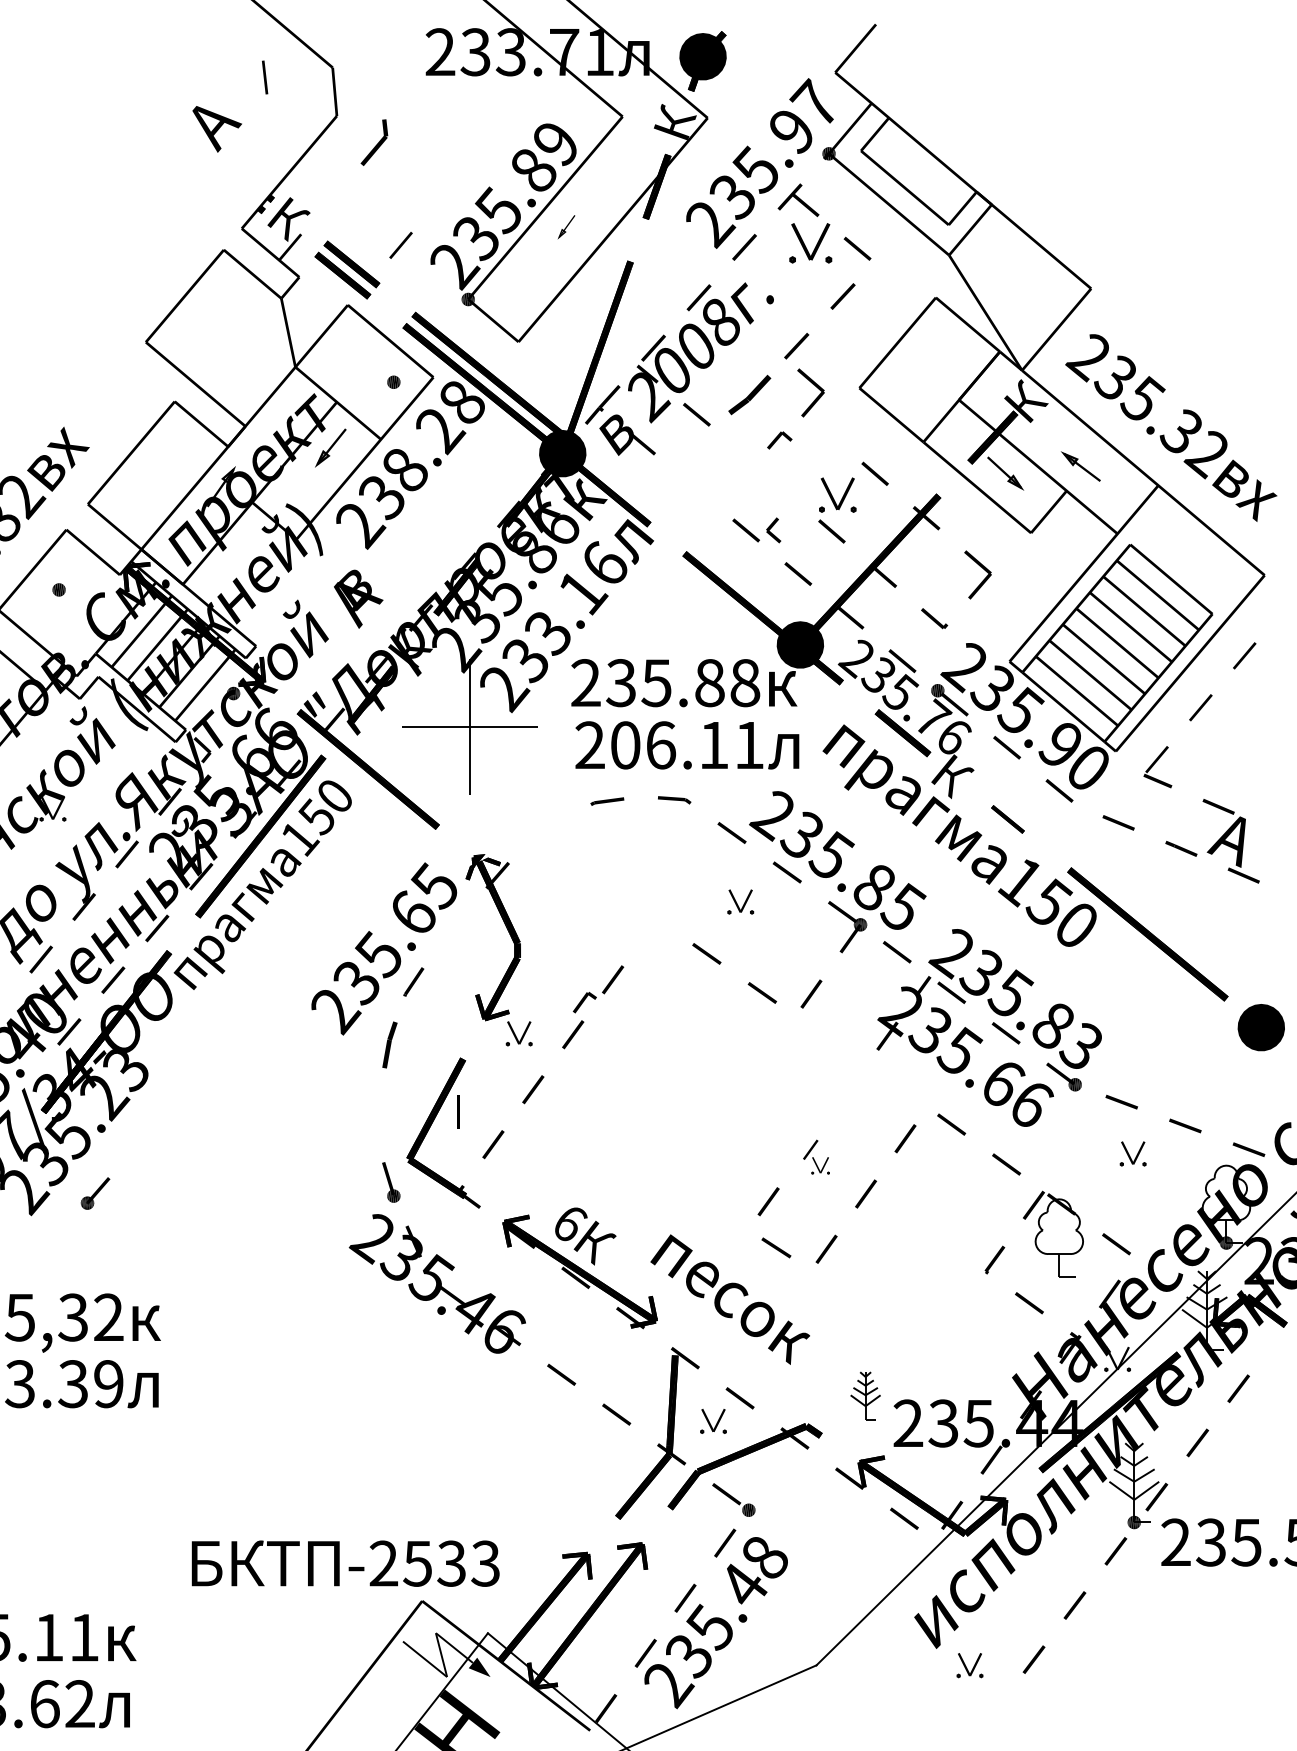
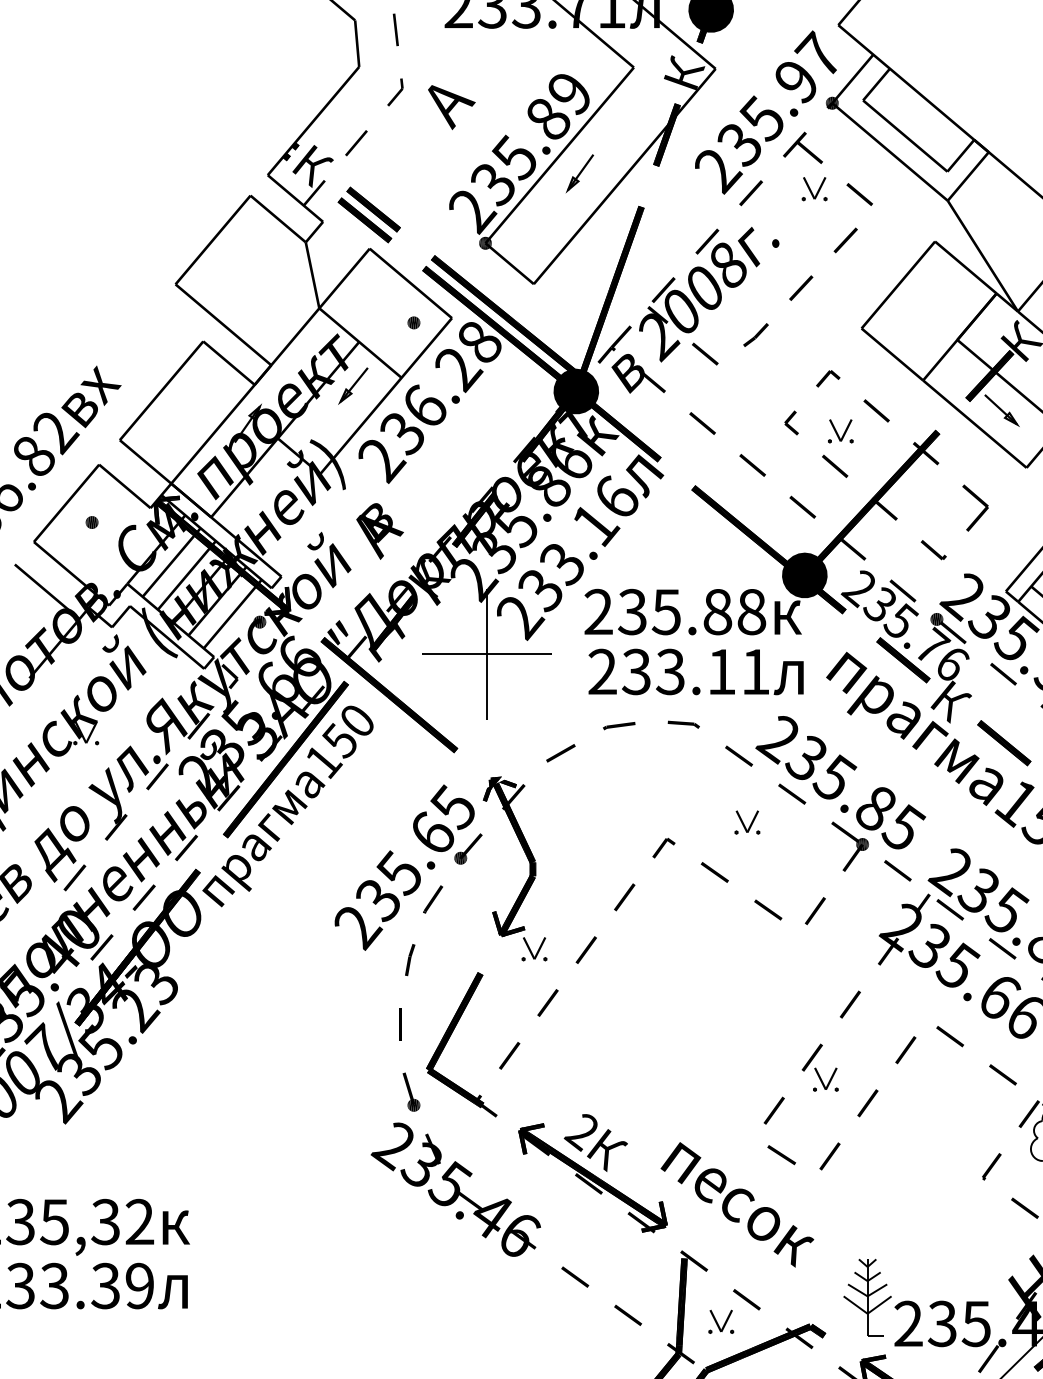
line: (265, 77) -> (396, 29), moved
text: (216, 129) -> (451, 107), moved
part: (374, 142) -> (395, 92), size x0.62
part: (566, 227) -> (579, 174), size x1.67
part: (810, 242) -> (814, 188), size x0.62
line: (400, 245) -> (355, 143), moved
part: (815, 386) -> (819, 326), removed
part: (749, 394) -> (755, 334), size x0.62
part: (779, 440) -> (827, 378), moved
text: (405, 468) -> (425, 405), 238.28 -> 236.28
line: (693, 486) -> (702, 423), added
part: (837, 494) -> (840, 430), size x0.71
part: (773, 530) -> (791, 423), moved
text: (643, 745) -> (653, 672), 206.11 -> 233.11
part: (1007, 819) -> (1003, 743), size x1.67
line: (546, 829) -> (560, 752), added
part: (584, 1002) -> (663, 848), moved
part: (389, 1044) -> (409, 959), size x0.71
line: (847, 1090) -> (850, 1003), added
line: (458, 1111) -> (401, 1023), moved
part: (816, 1157) -> (820, 1068), size x1.43
part: (95, 1193) -> (468, 848), moved
text: (568, 1224) -> (581, 1132), 6 -> 2
part: (865, 1395) -> (867, 1296), size x1.67

